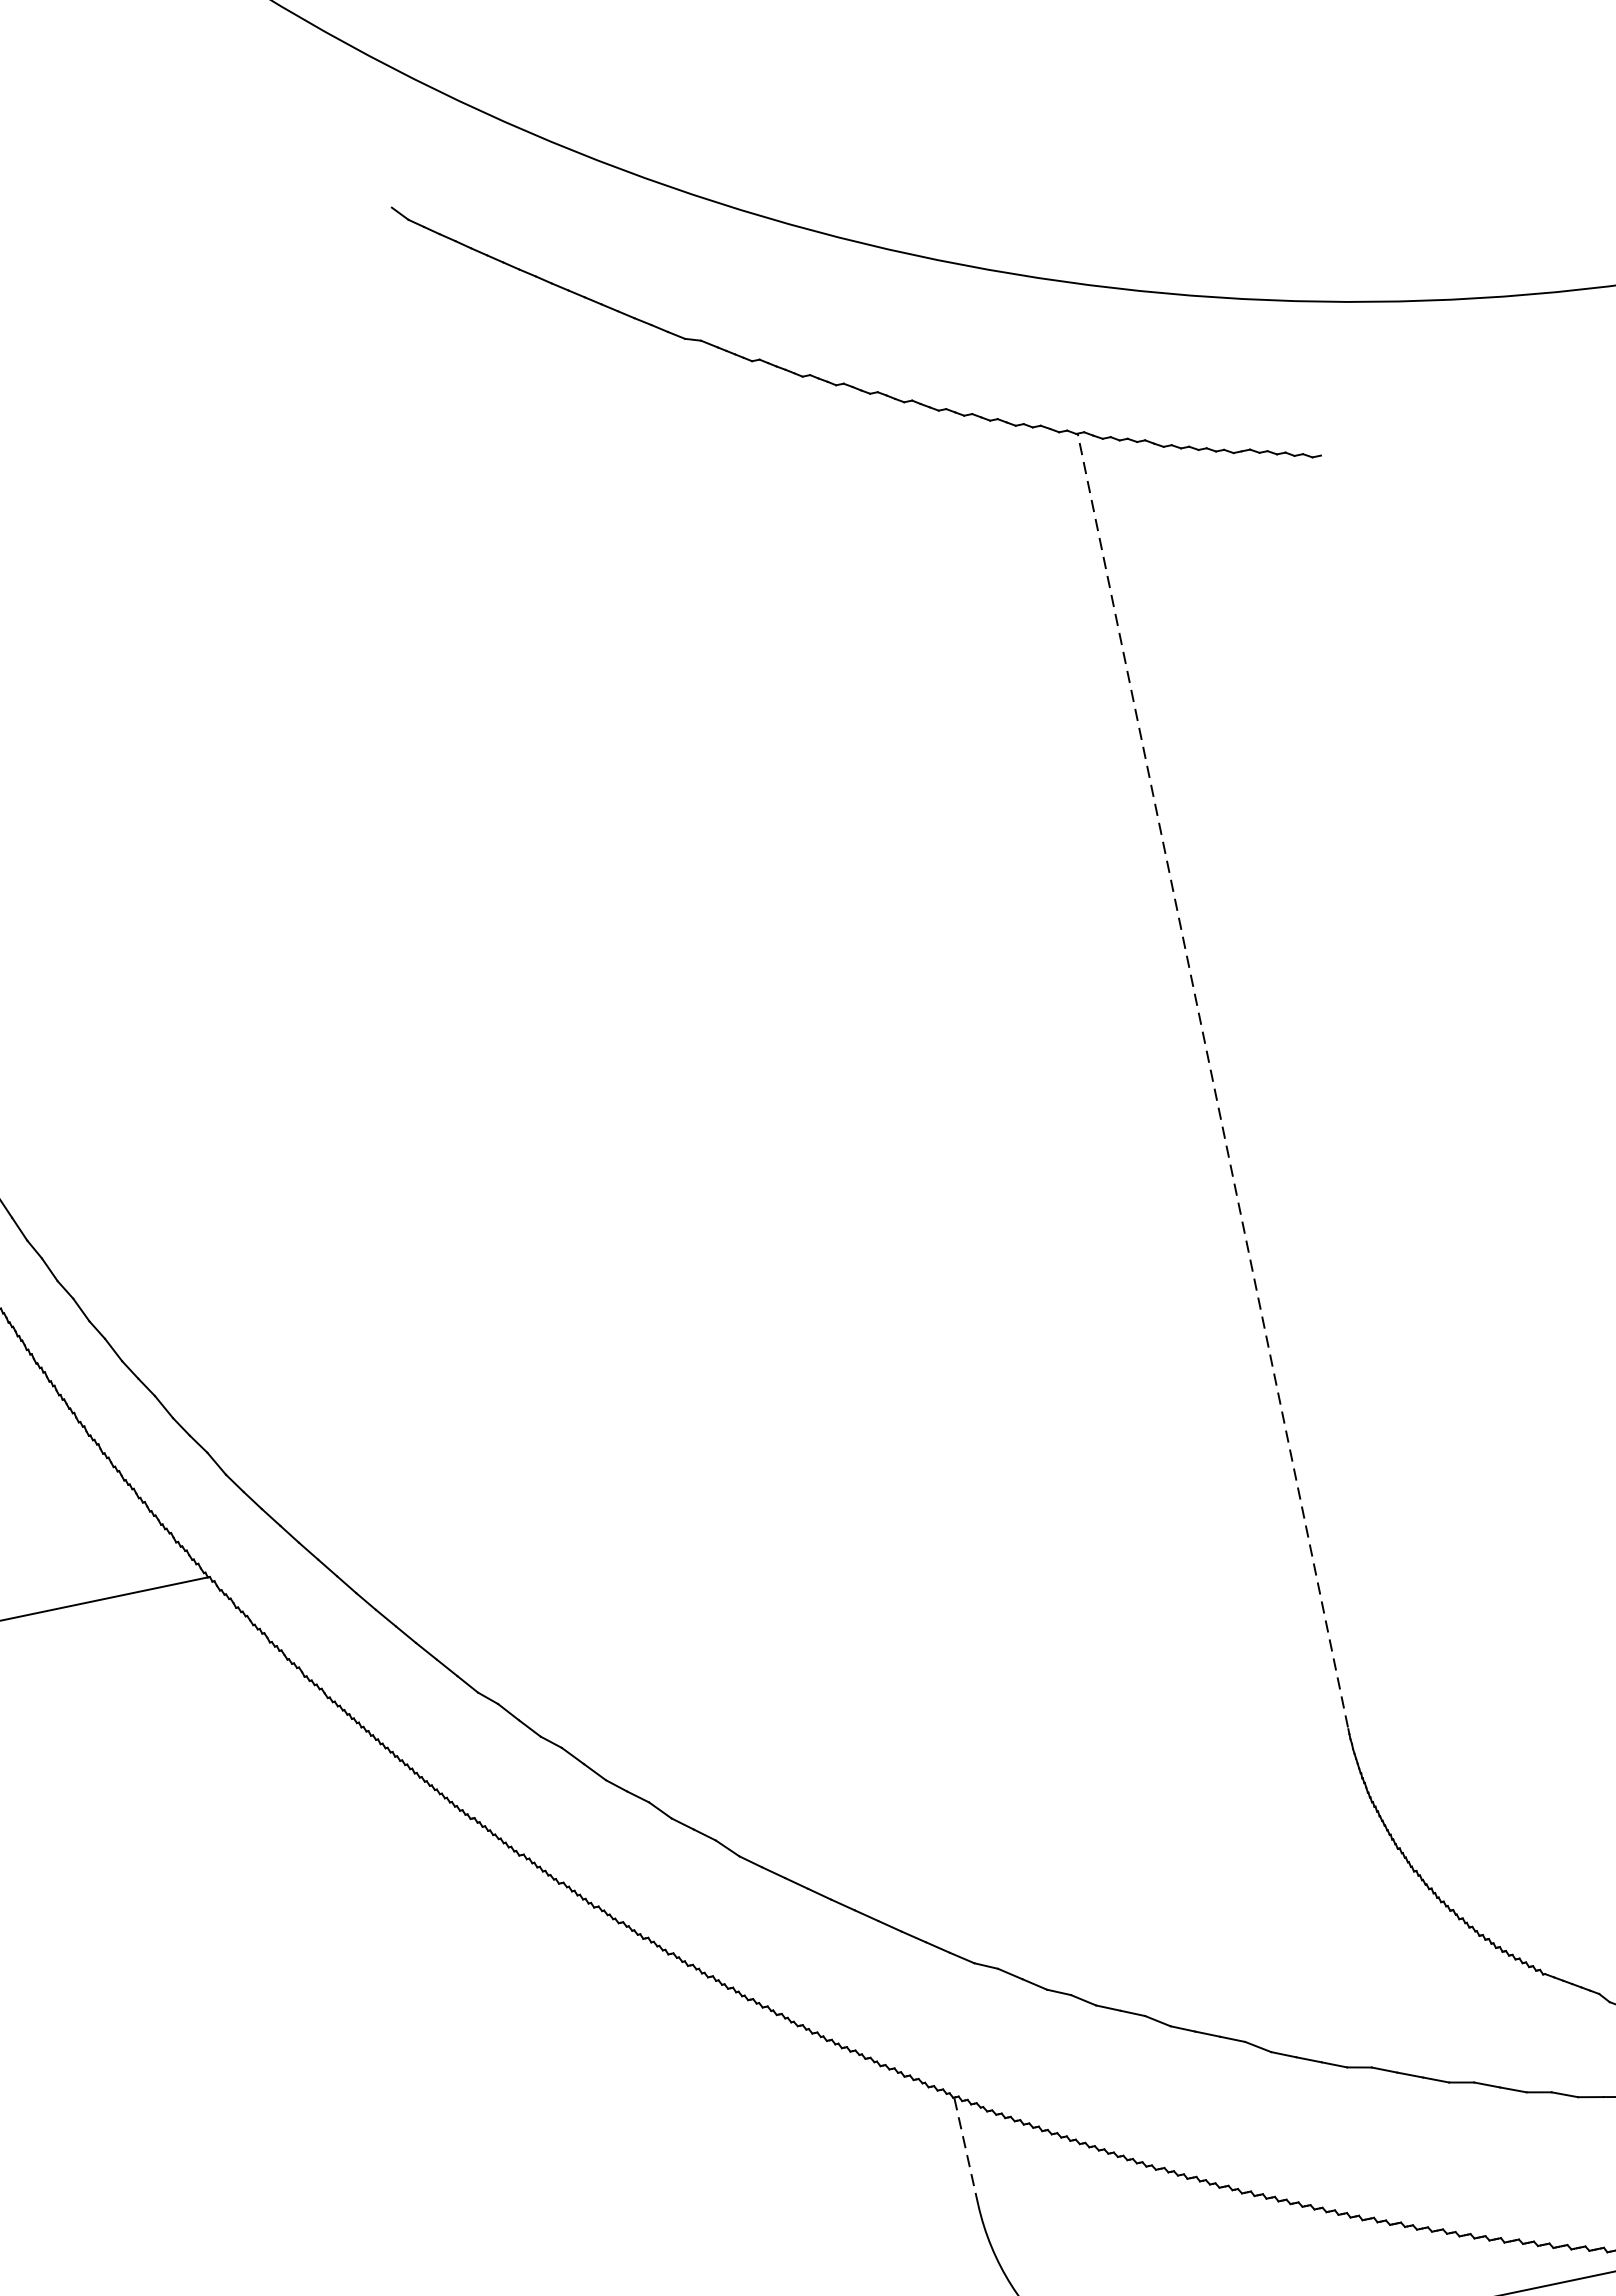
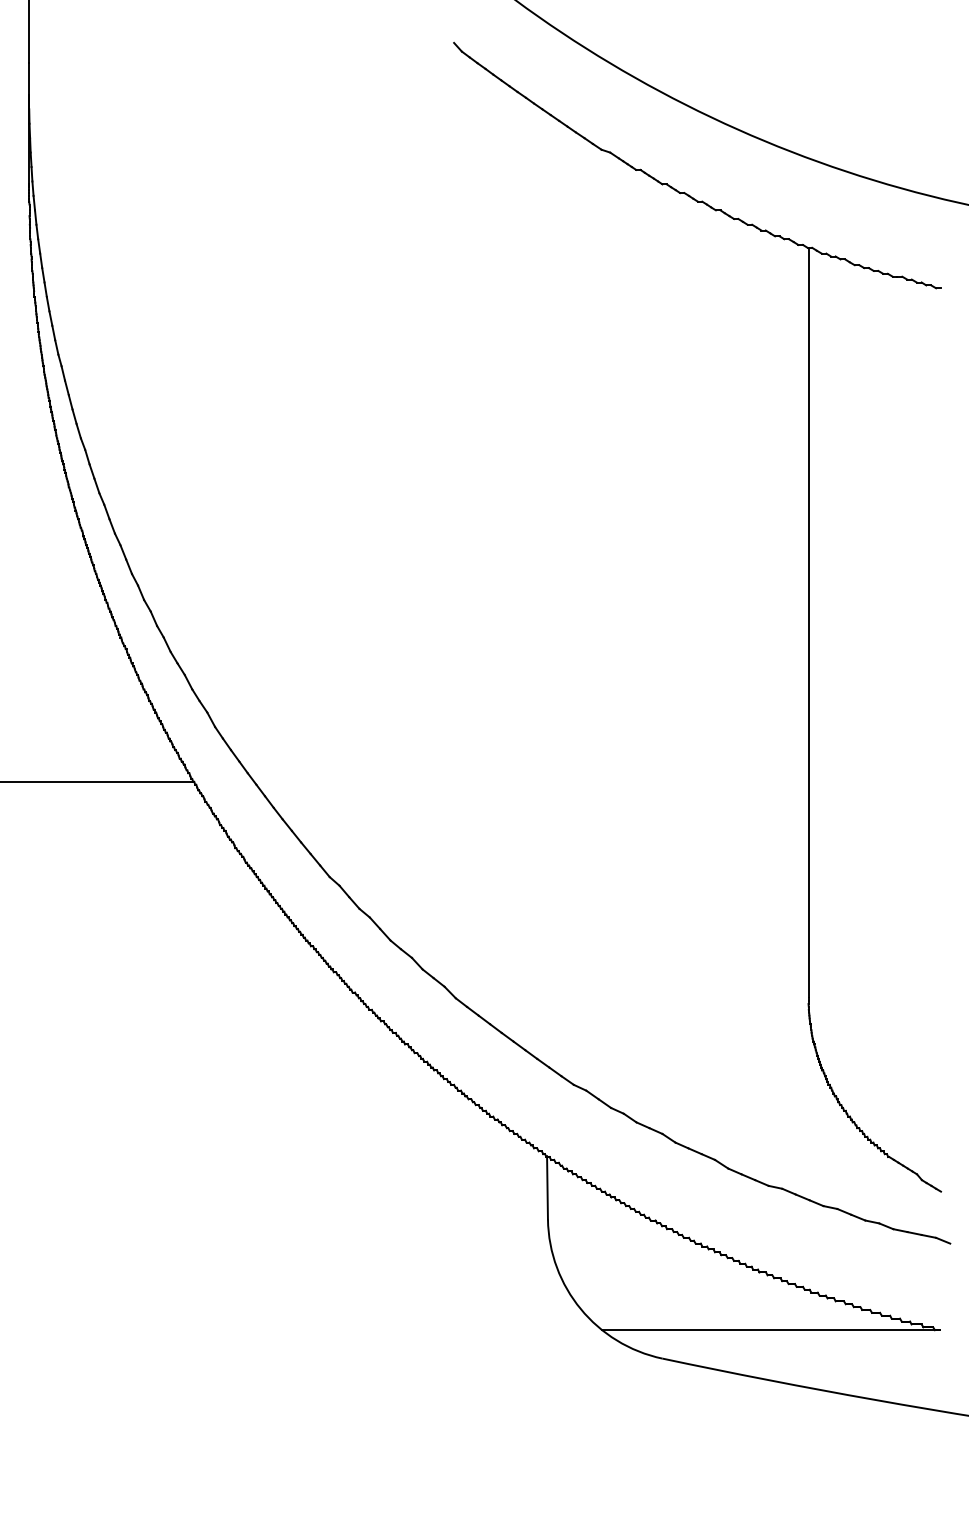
line: (1212, 1080) -> (808, 622), dashed -> solid
line: (965, 2149) -> (547, 1187), dashed -> solid

